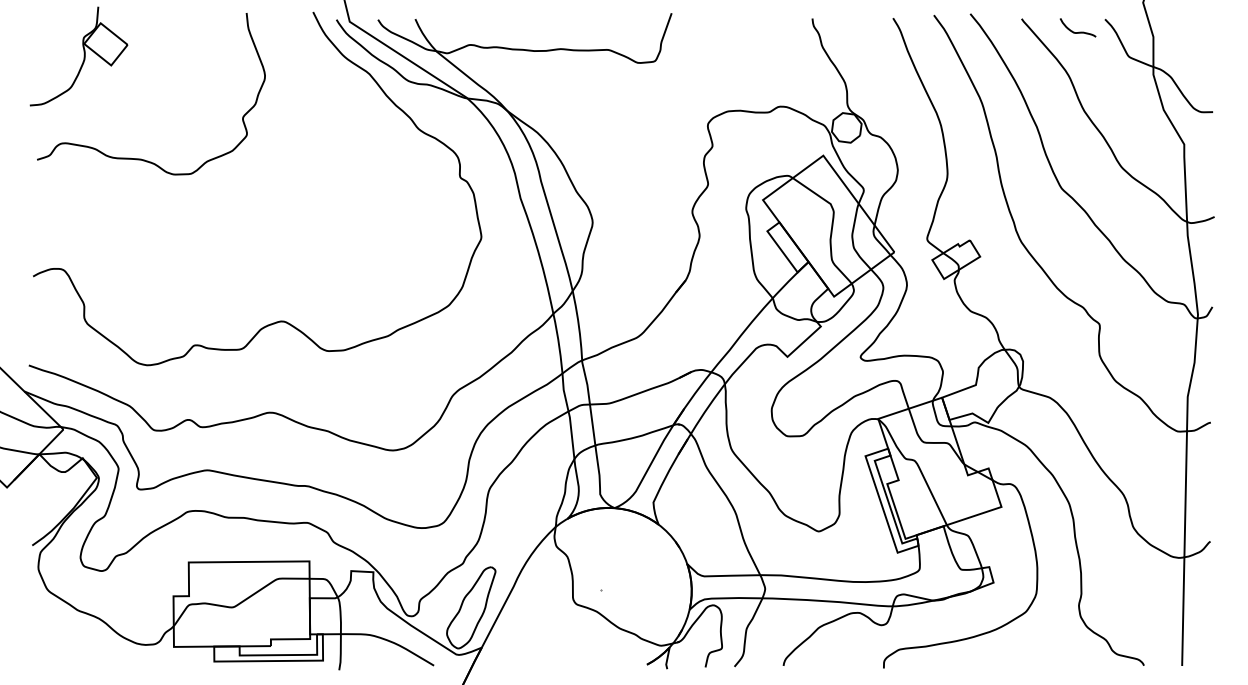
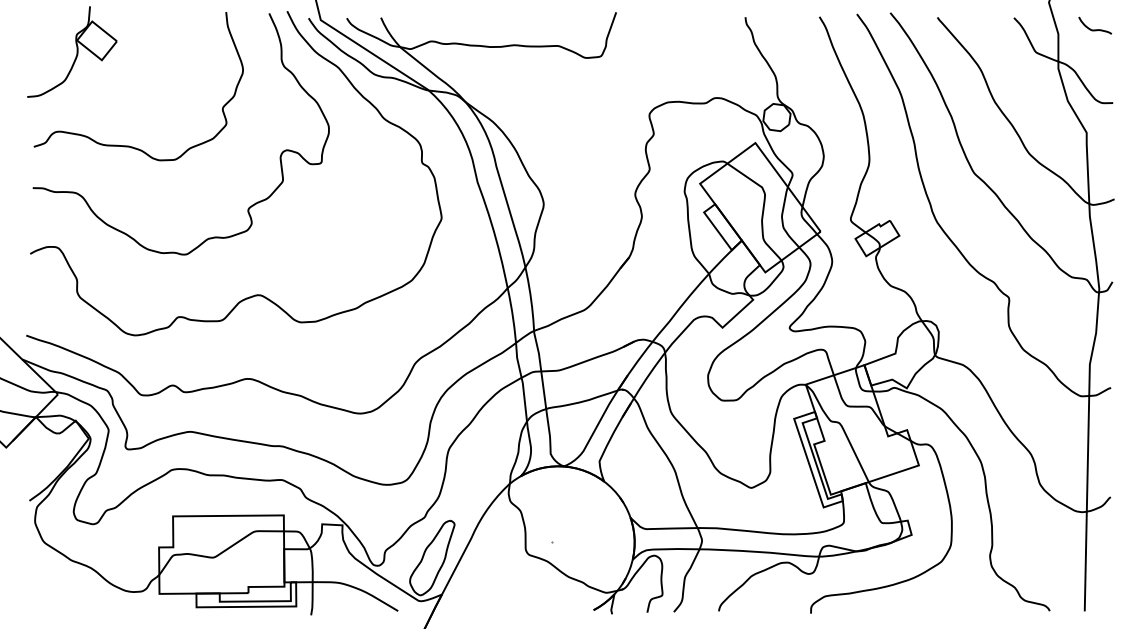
curve: (1078, 31) -> (1095, 29), moved
curve: (272, 224) -> (249, 206), added

